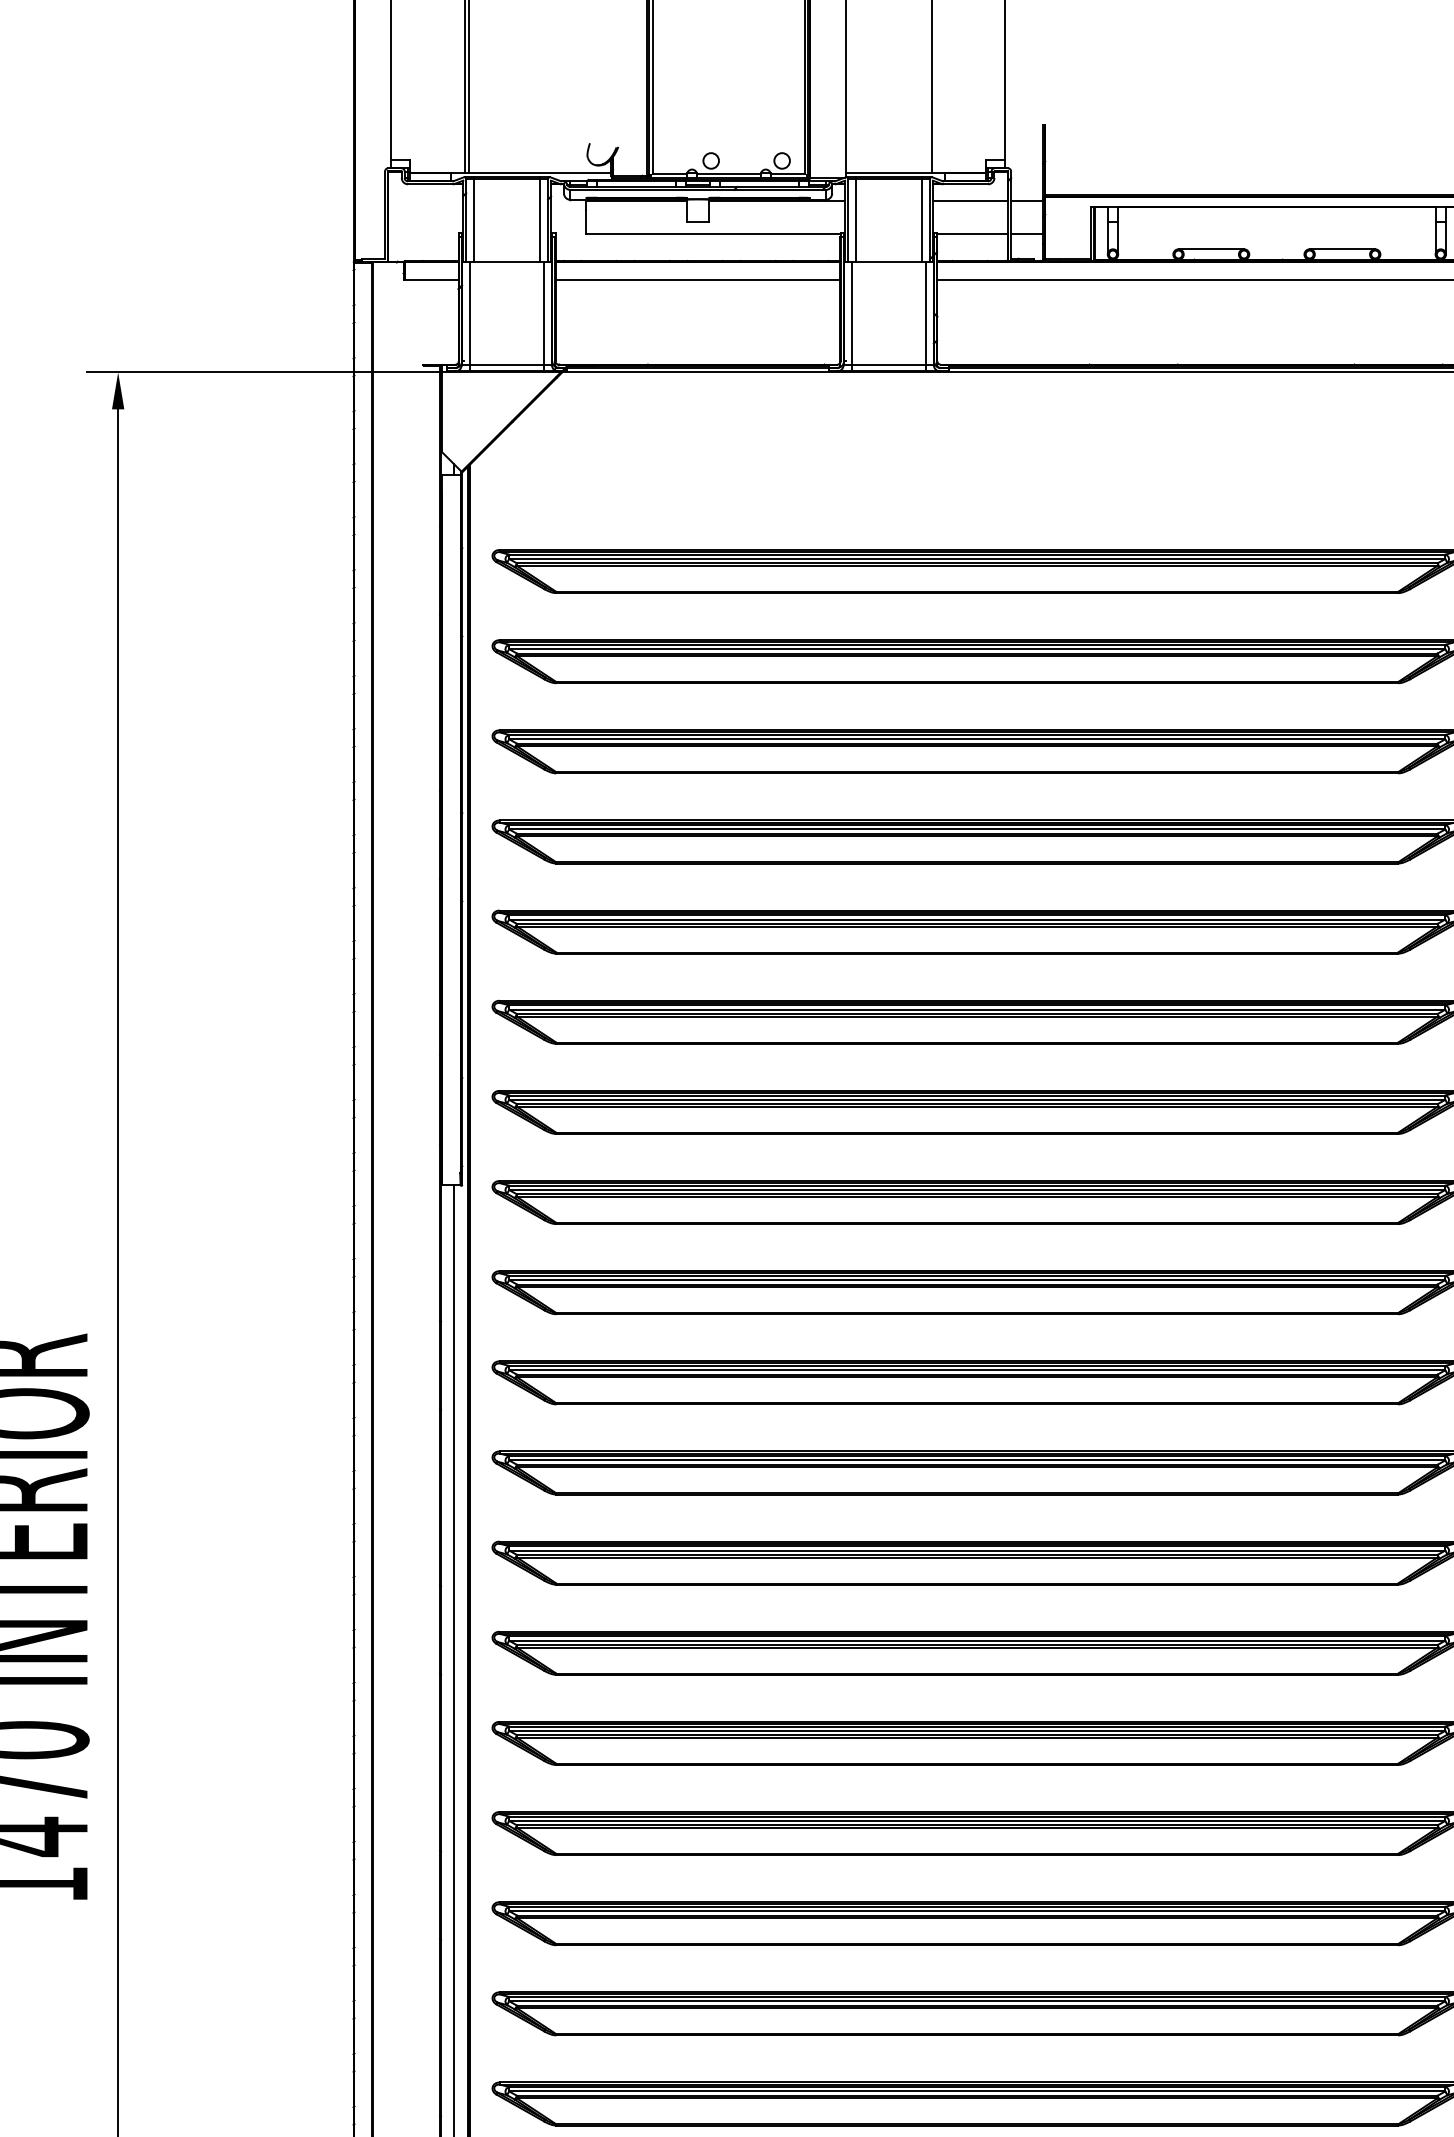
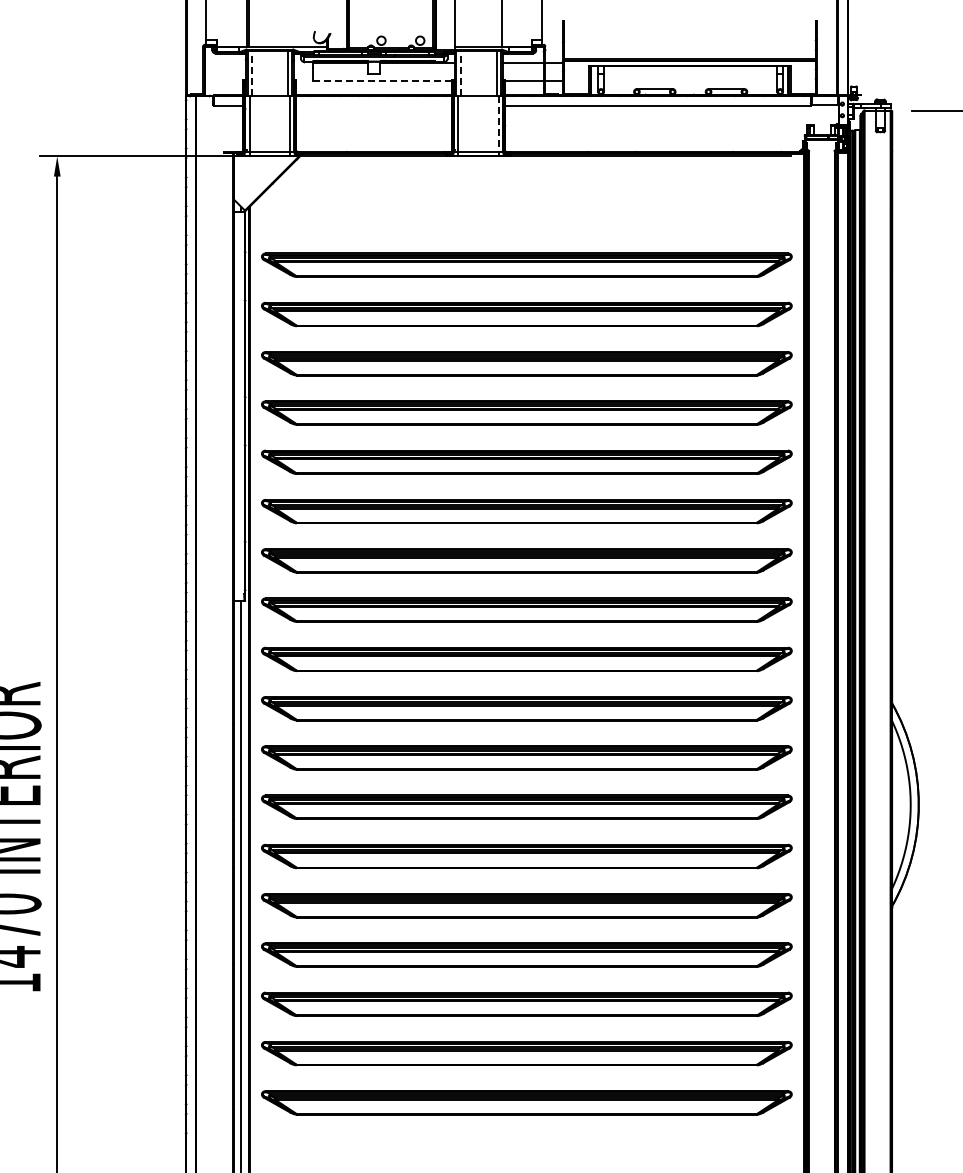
line: (475, 220) -> (252, 73), solid -> dashed
line: (855, 220) -> (460, 73), solid -> dashed
line: (713, 233) -> (382, 80), solid -> dashed
line: (698, 279) -> (374, 105), removed
line: (925, 314) -> (498, 124), solid -> dashed

